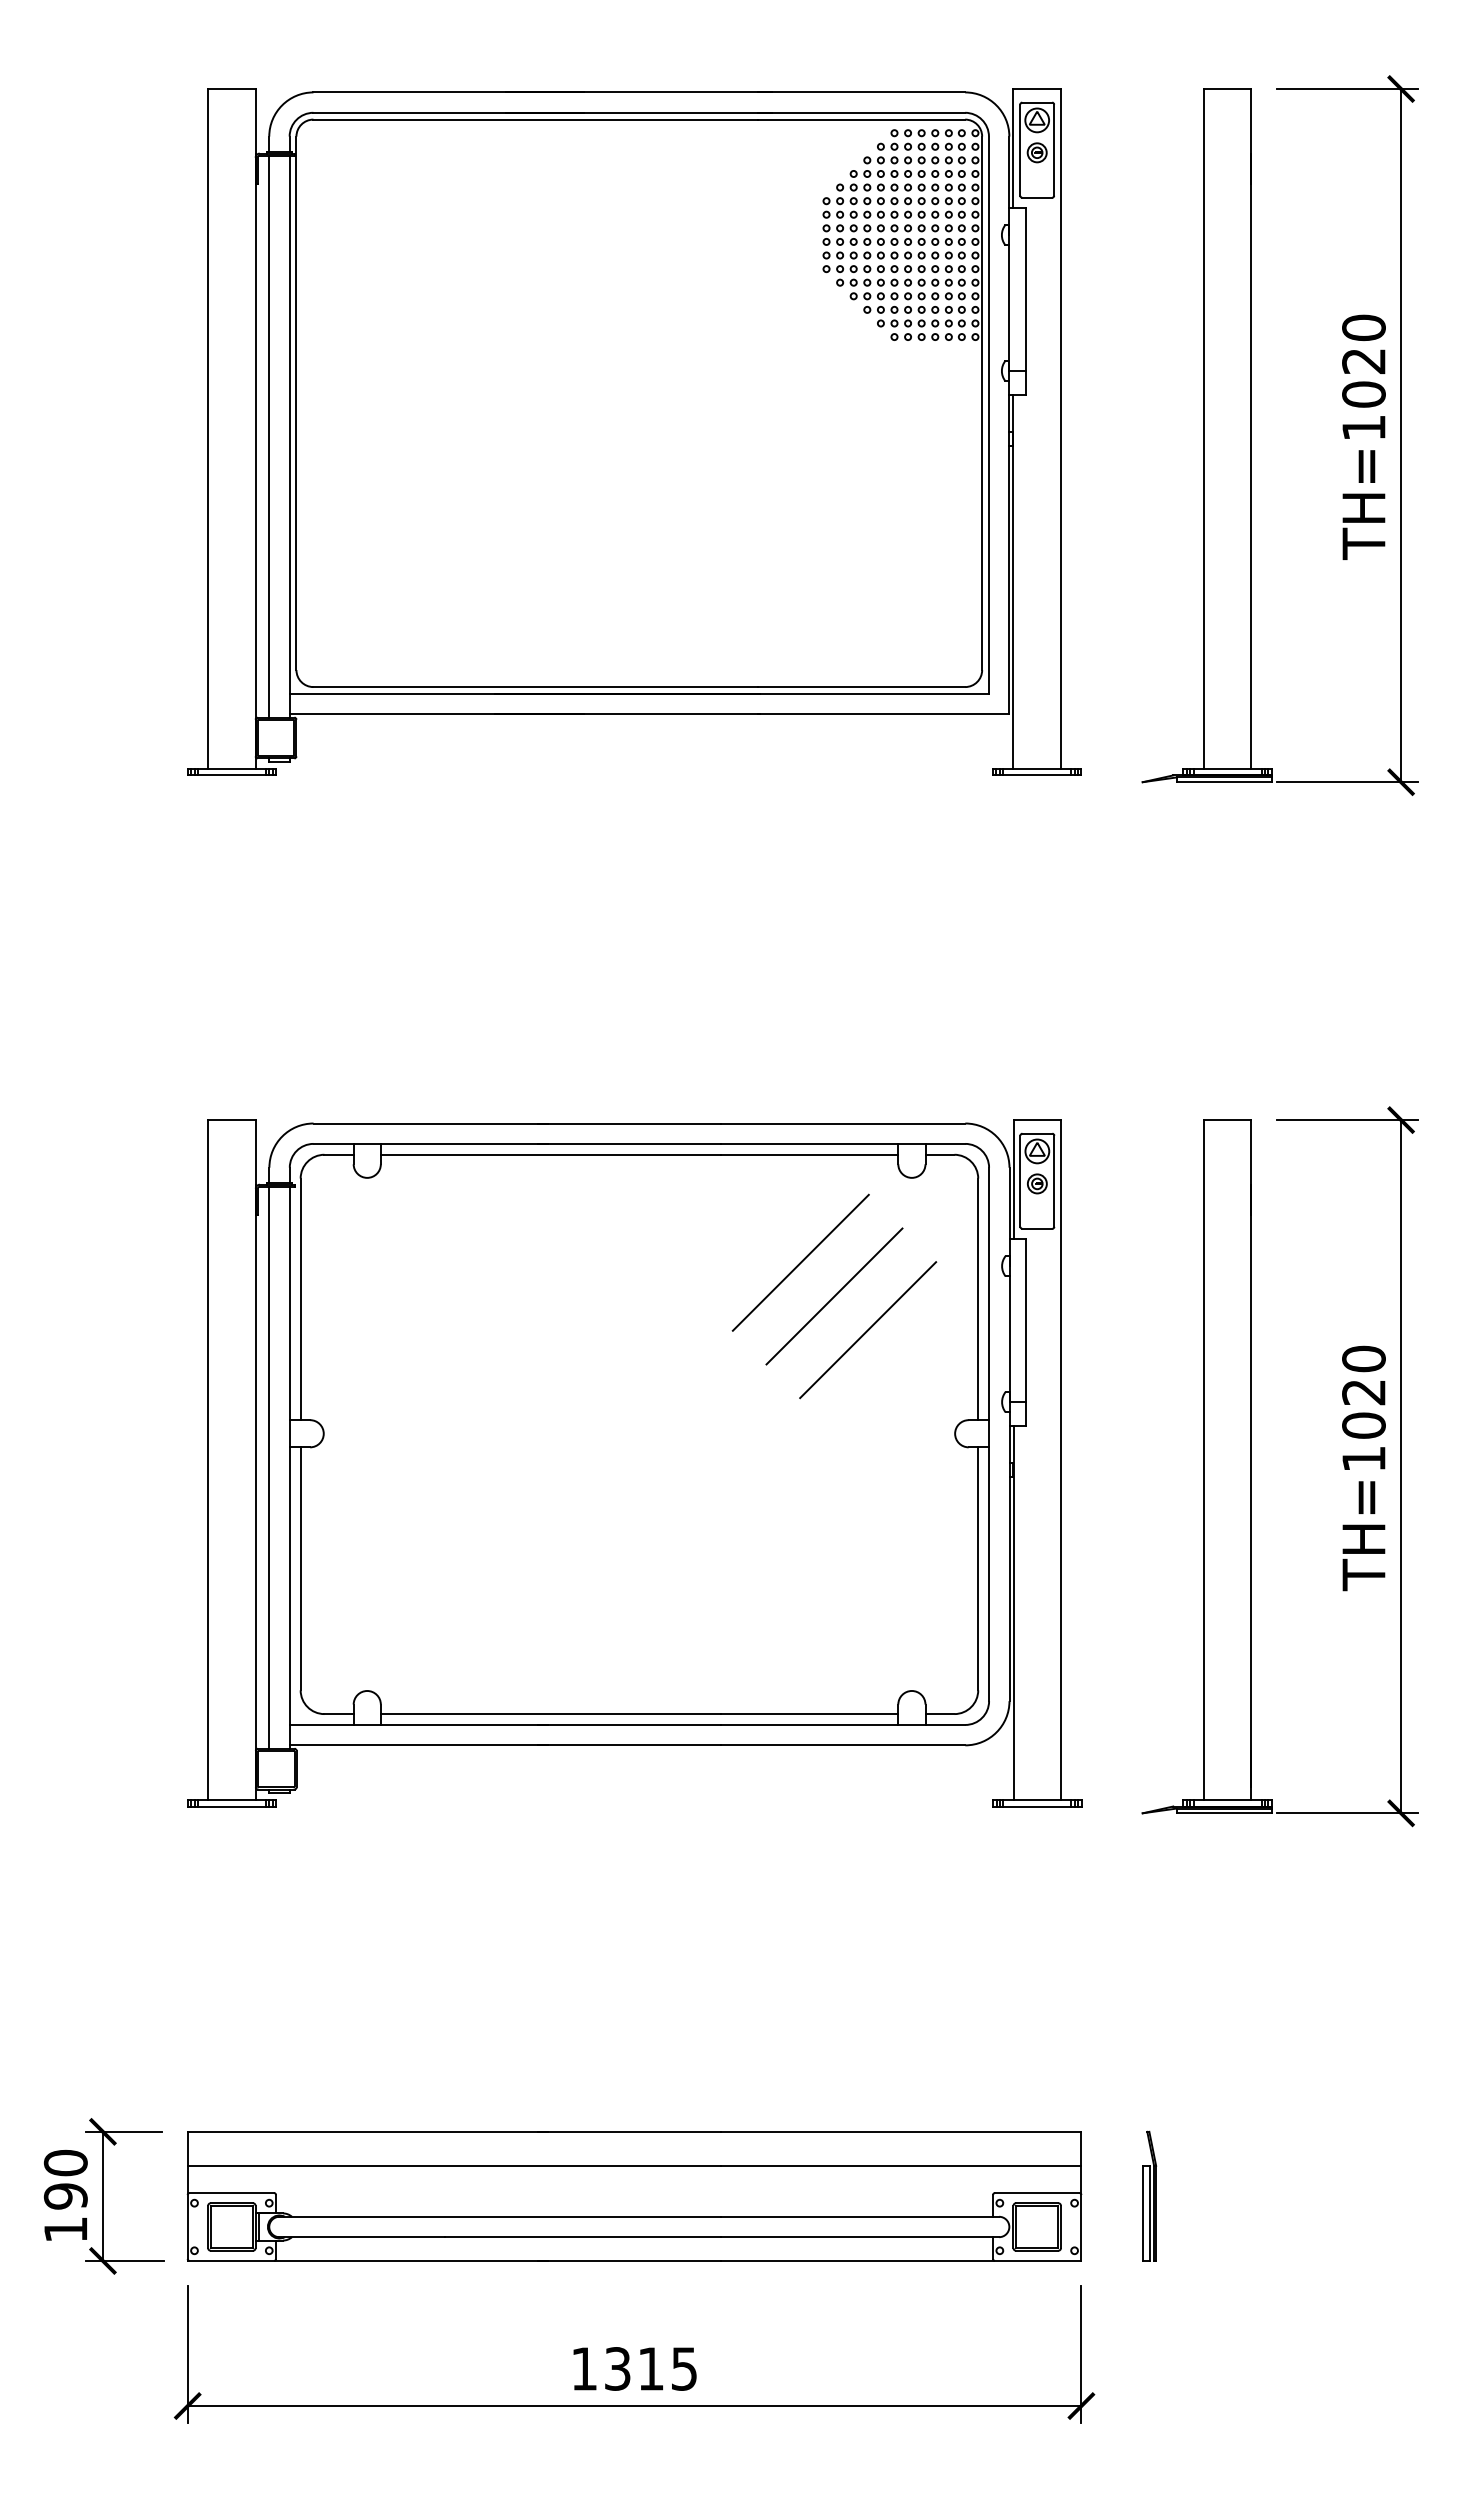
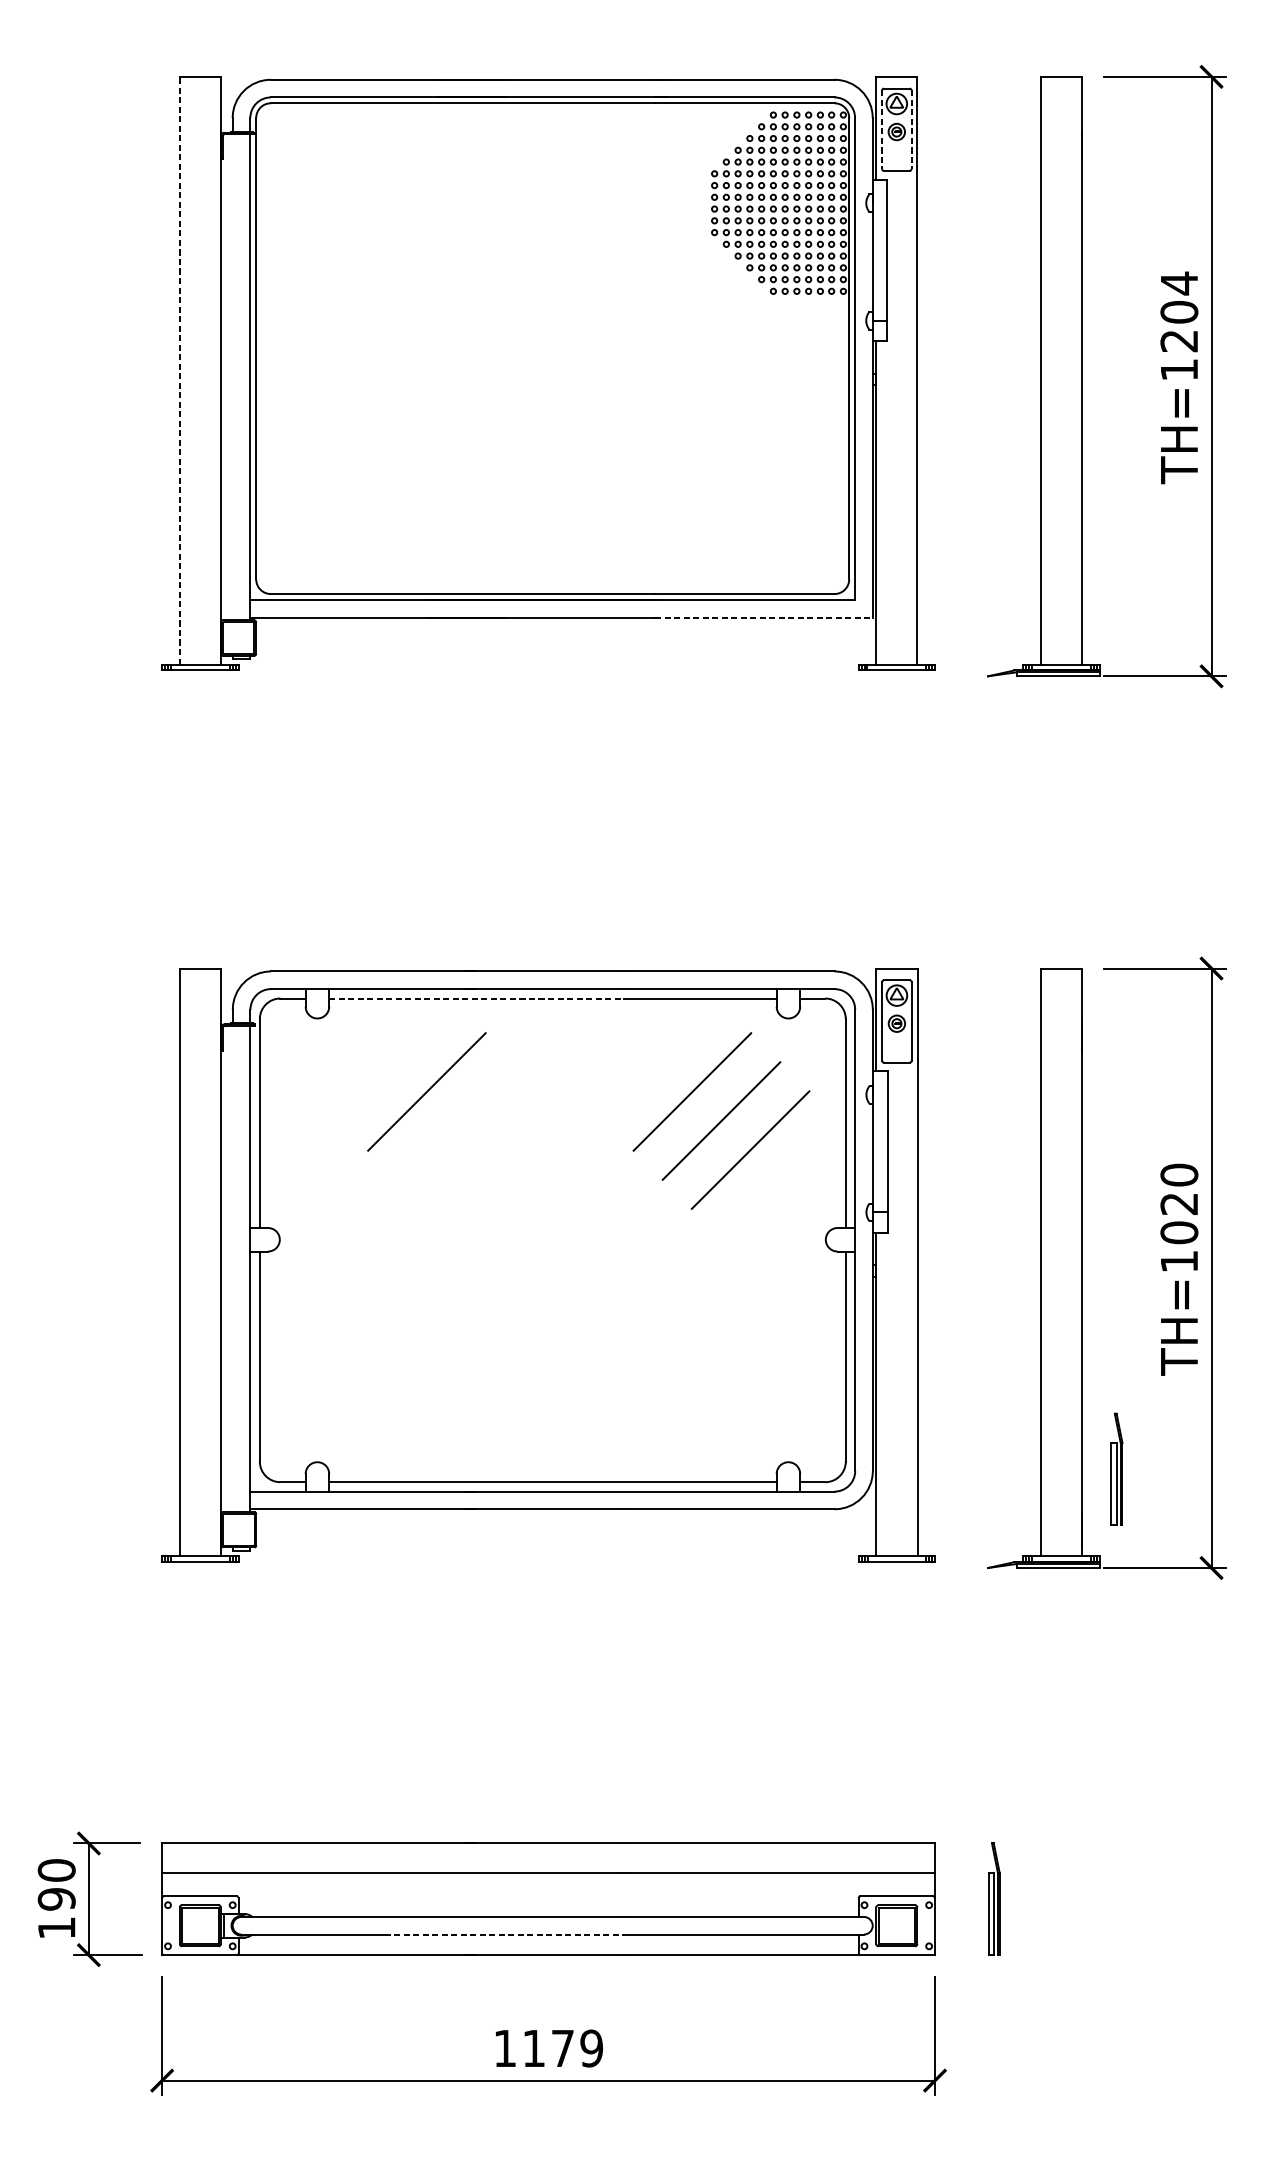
line: (1020, 150) -> (882, 130), solid -> dashed
line: (1054, 150) -> (911, 130), solid -> dashed
text: (1363, 360) -> (1178, 311), TH=1020 -> TH=1204
line: (208, 428) -> (180, 370), solid -> dashed
line: (269, 436) -> (232, 377), removed
line: (883, 714) -> (763, 617), solid -> dashed
line: (551, 1154) -> (476, 998), solid -> dashed
line: (493, 1262) -> (426, 1091), added
line: (269, 1467) -> (232, 1268), removed
part: (1291, 1698) -> (1116, 1468), added
line: (583, 2237) -> (504, 1934), solid -> dashed
text: (651, 2368) -> (563, 2048), 1315 -> 1179

